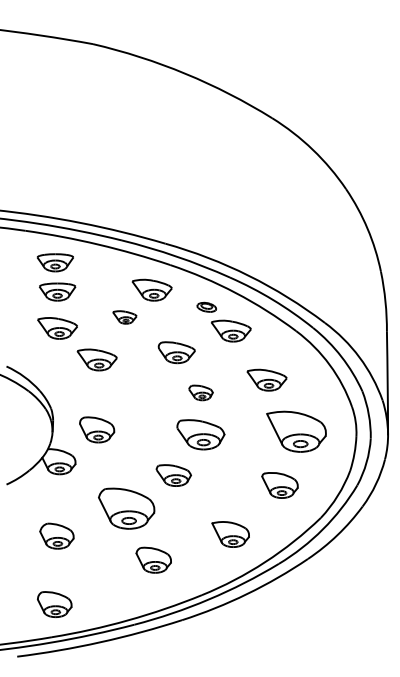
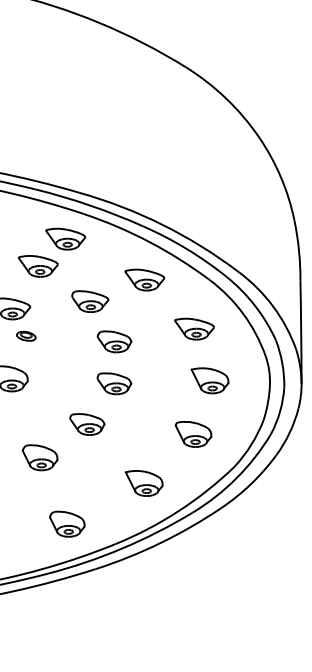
part: (206, 306) -> (26, 335), moved
part: (124, 317) -> (38, 266), size x1.67
part: (266, 379) -> (194, 328), moved
part: (200, 392) -> (114, 341), size x1.43
part: (296, 431) -> (210, 380), size x0.62
part: (200, 434) -> (114, 383), size x0.71
part: (126, 508) -> (40, 457), size x0.62
part: (153, 559) -> (67, 523), moved

